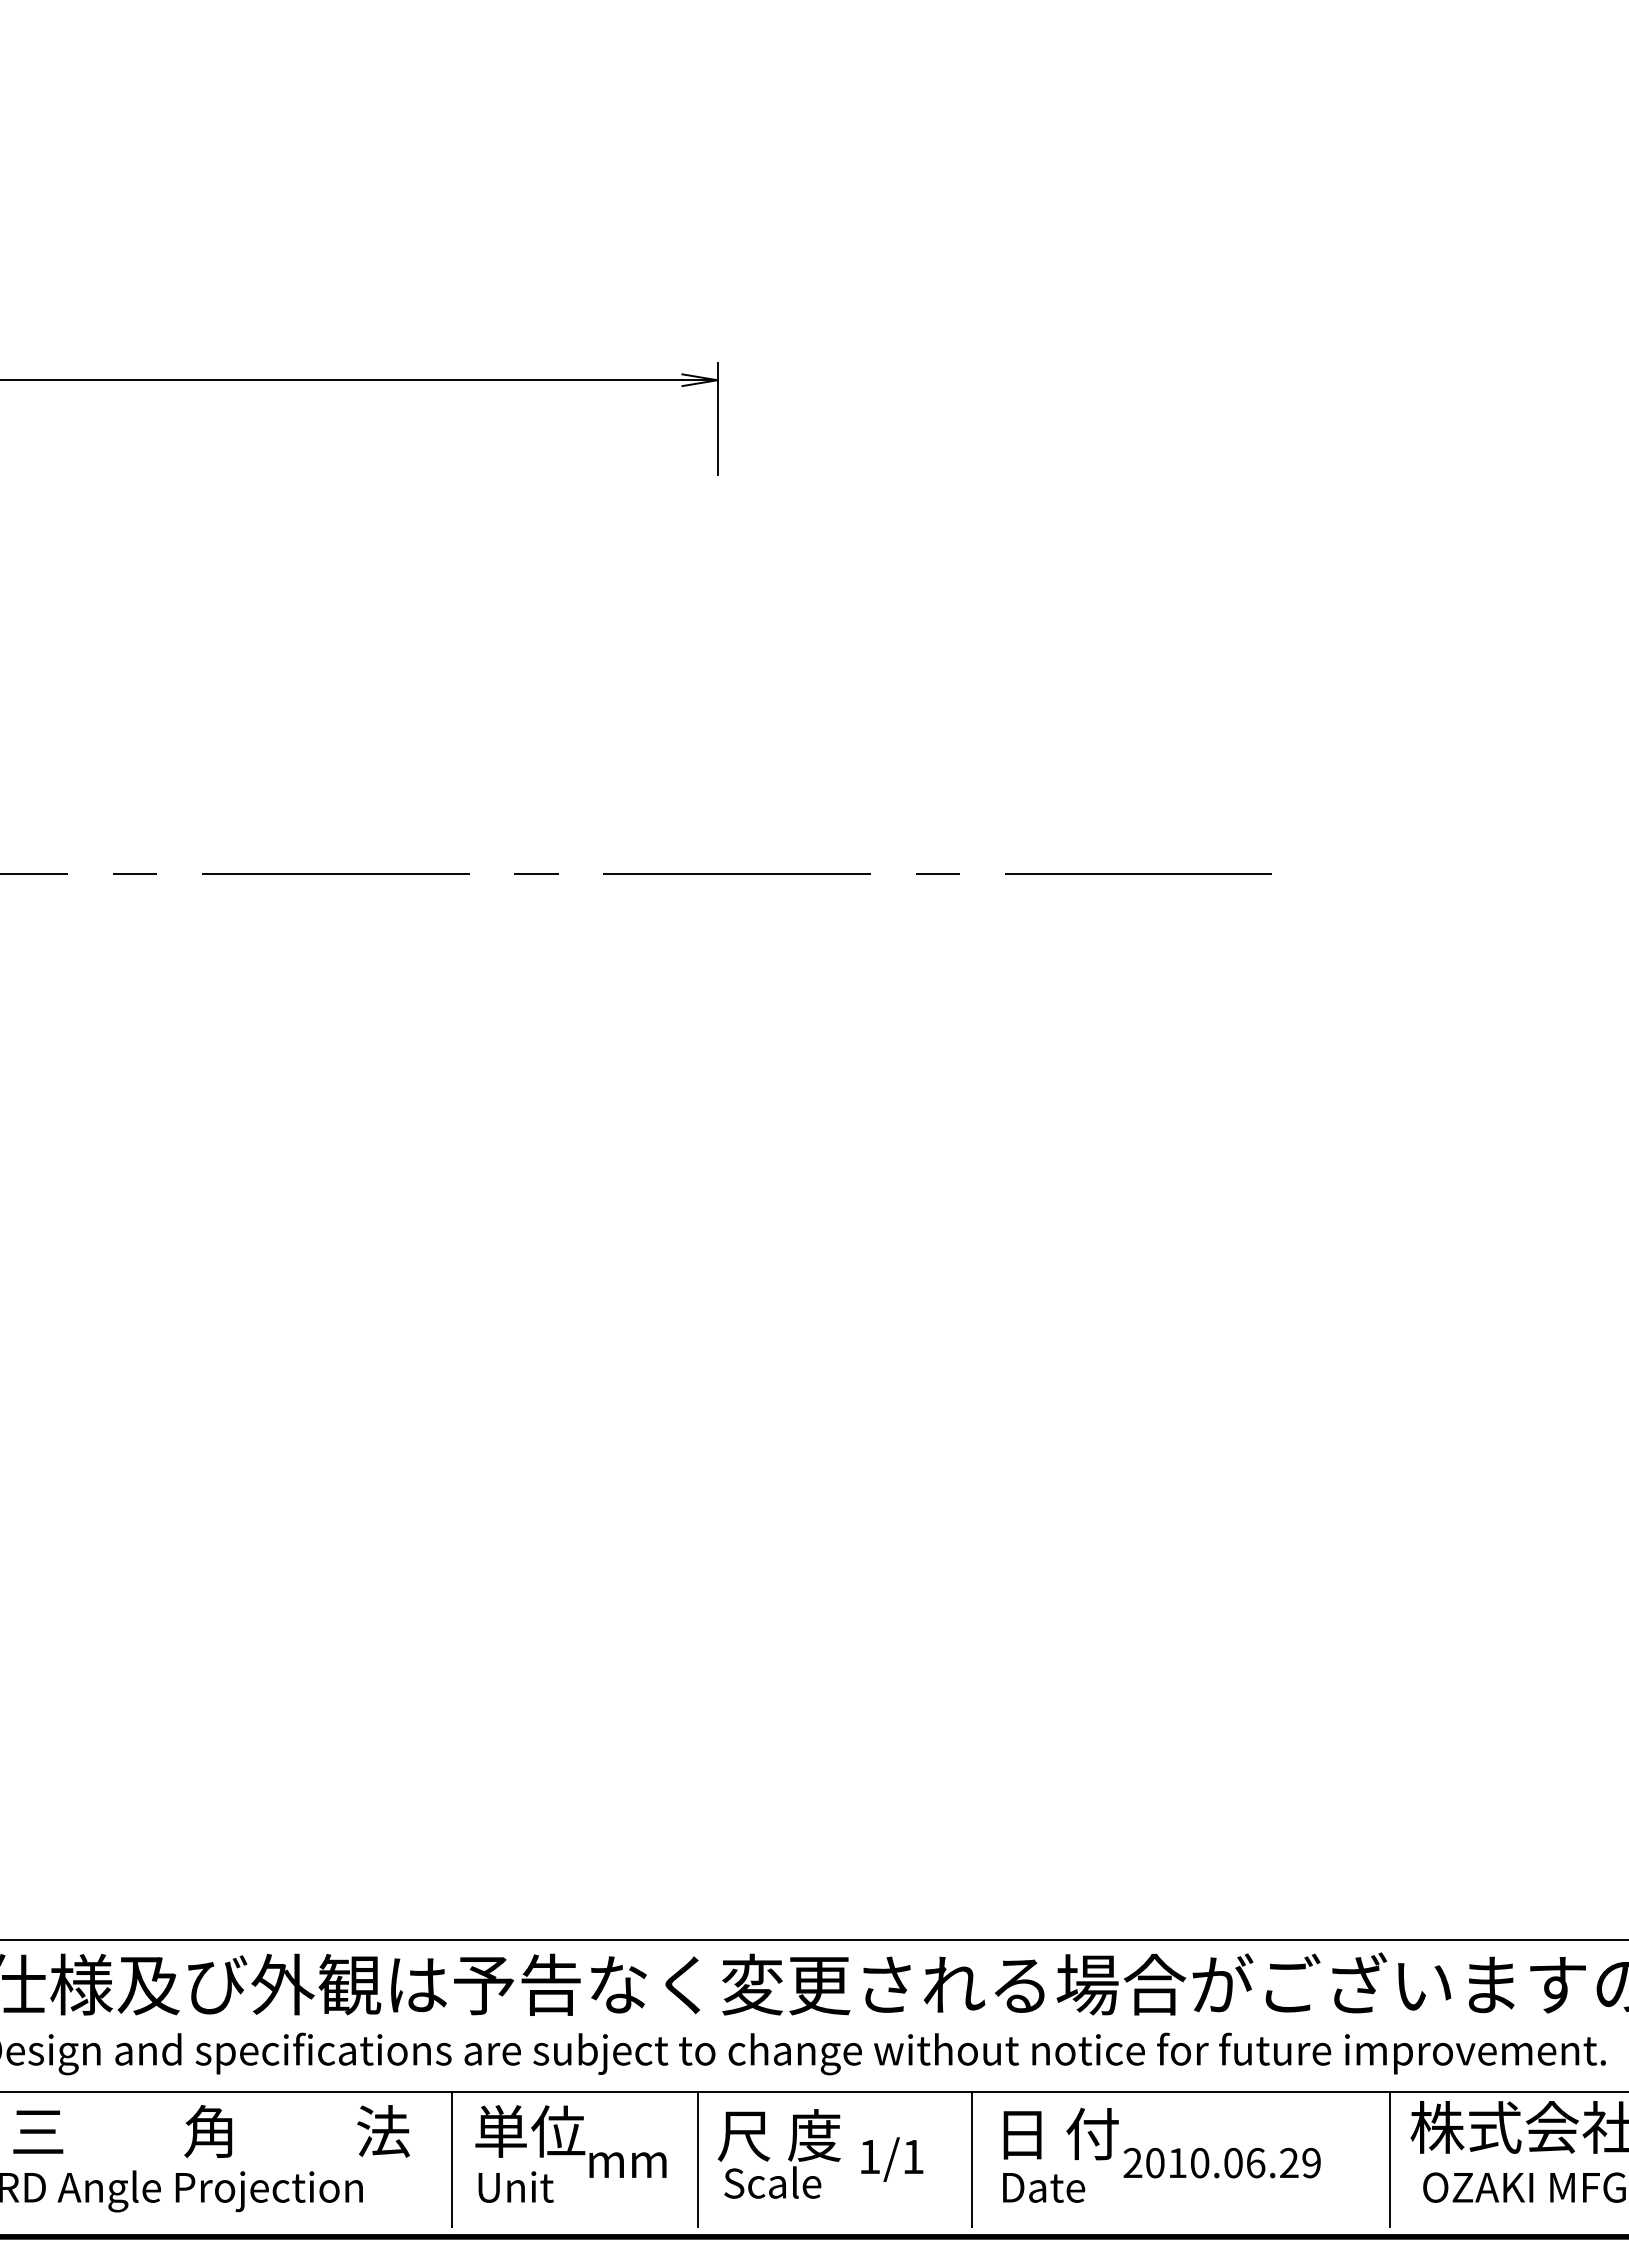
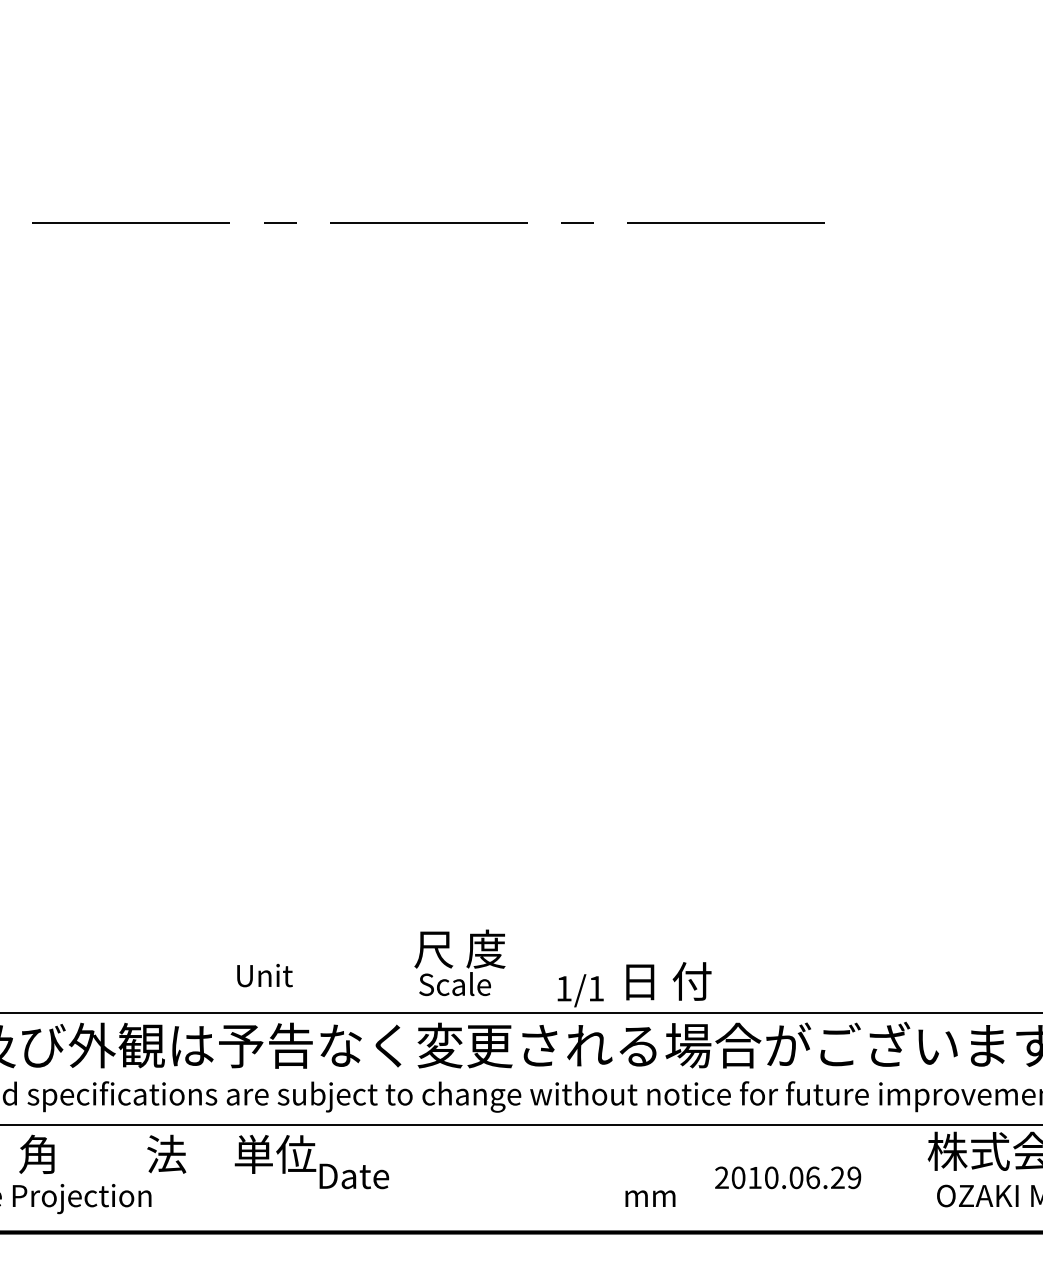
text: (1060, 2133) -> (668, 981), moved
text: (778, 2153) -> (459, 962), moved
line: (451, 2159) -> (217, 1175), removed
line: (697, 2159) -> (399, 1175), removed
text: (892, 2159) -> (580, 990), moved
line: (971, 2159) -> (602, 1175), removed
line: (1389, 2159) -> (912, 1175), removed
text: (636, 2161) -> (354, 1176), mm -> Date
text: (515, 2186) -> (264, 975), moved
text: (1043, 2187) -> (655, 1195), Date -> mm

